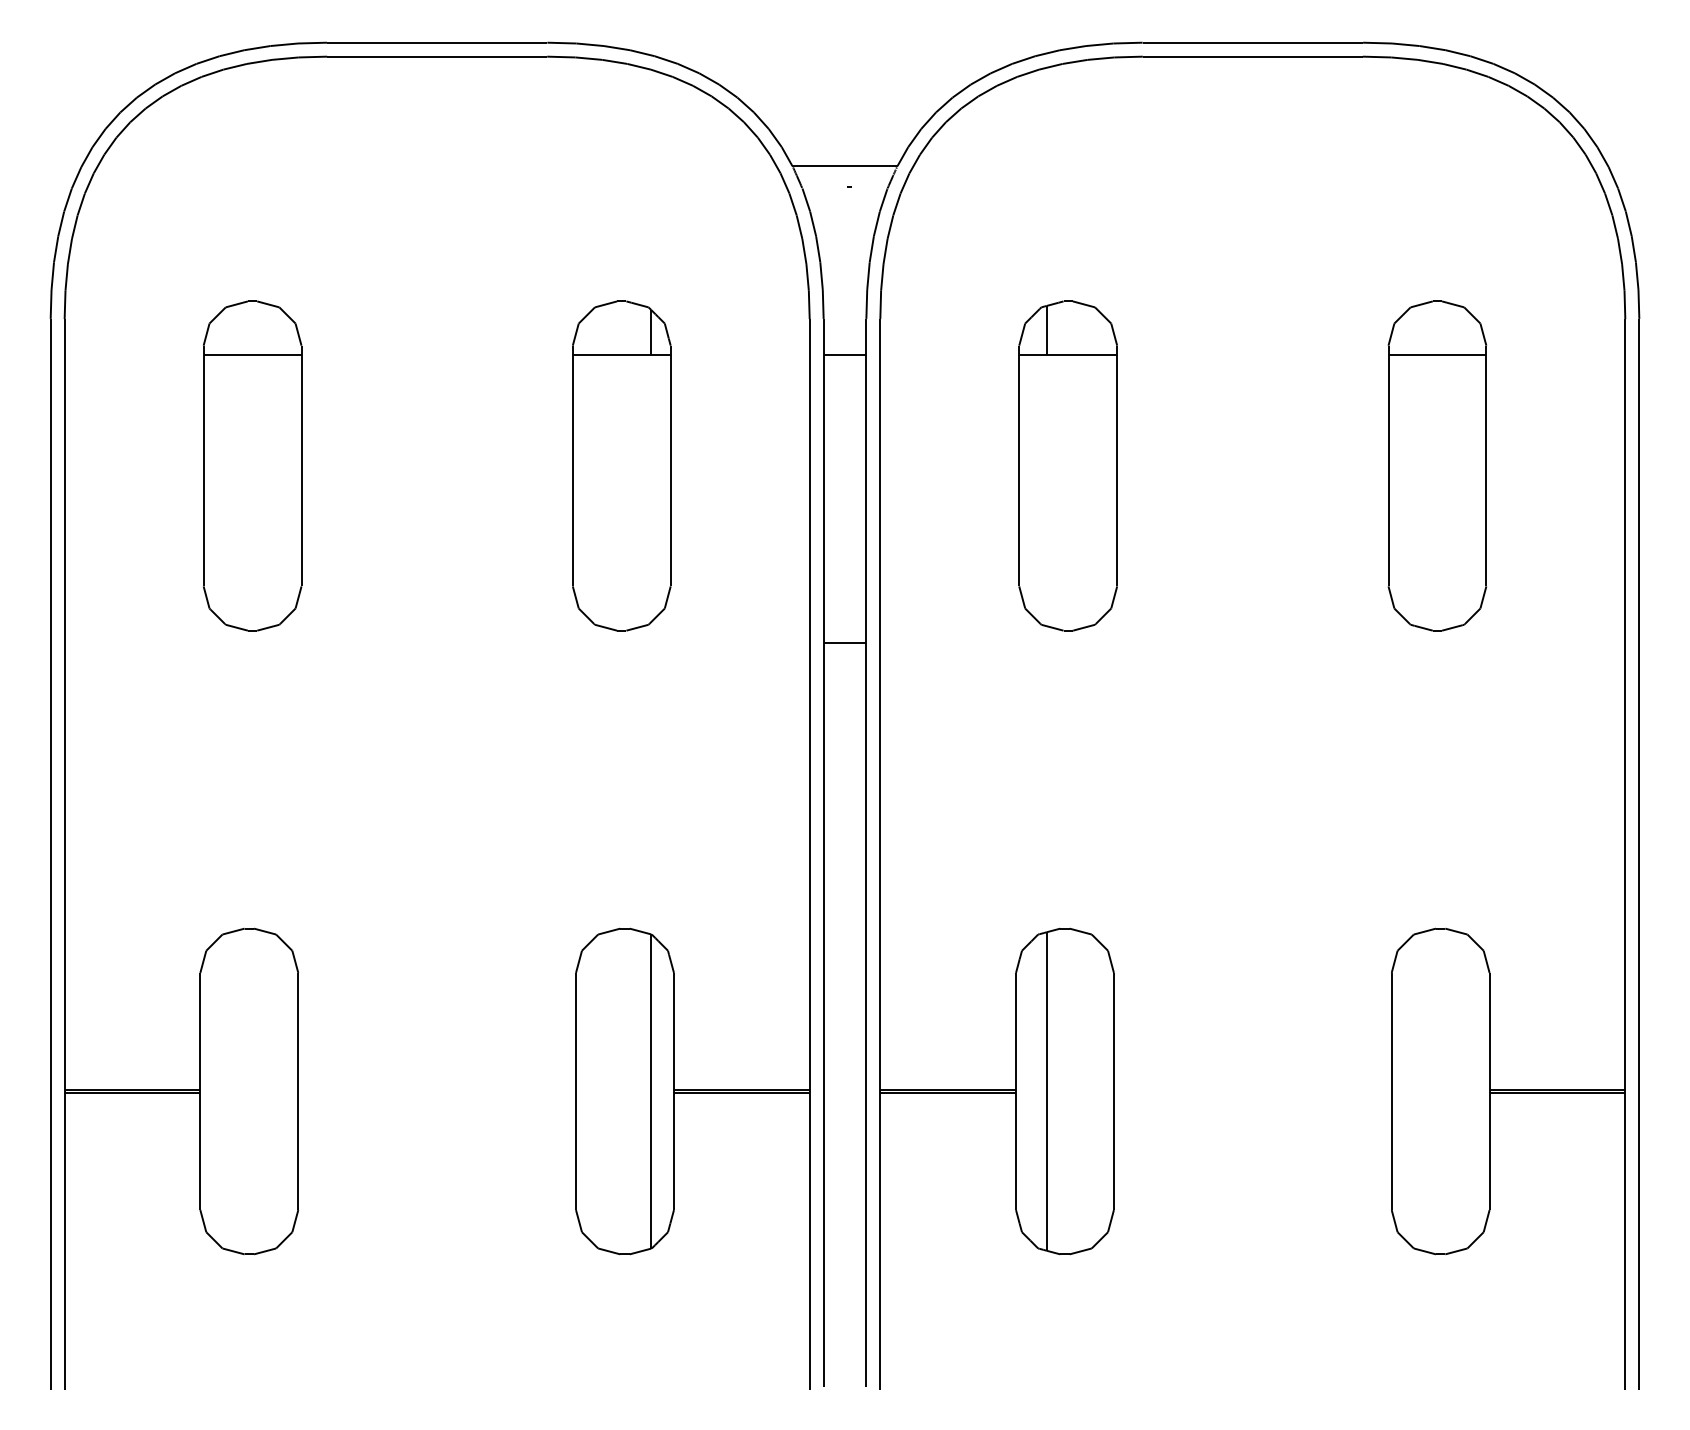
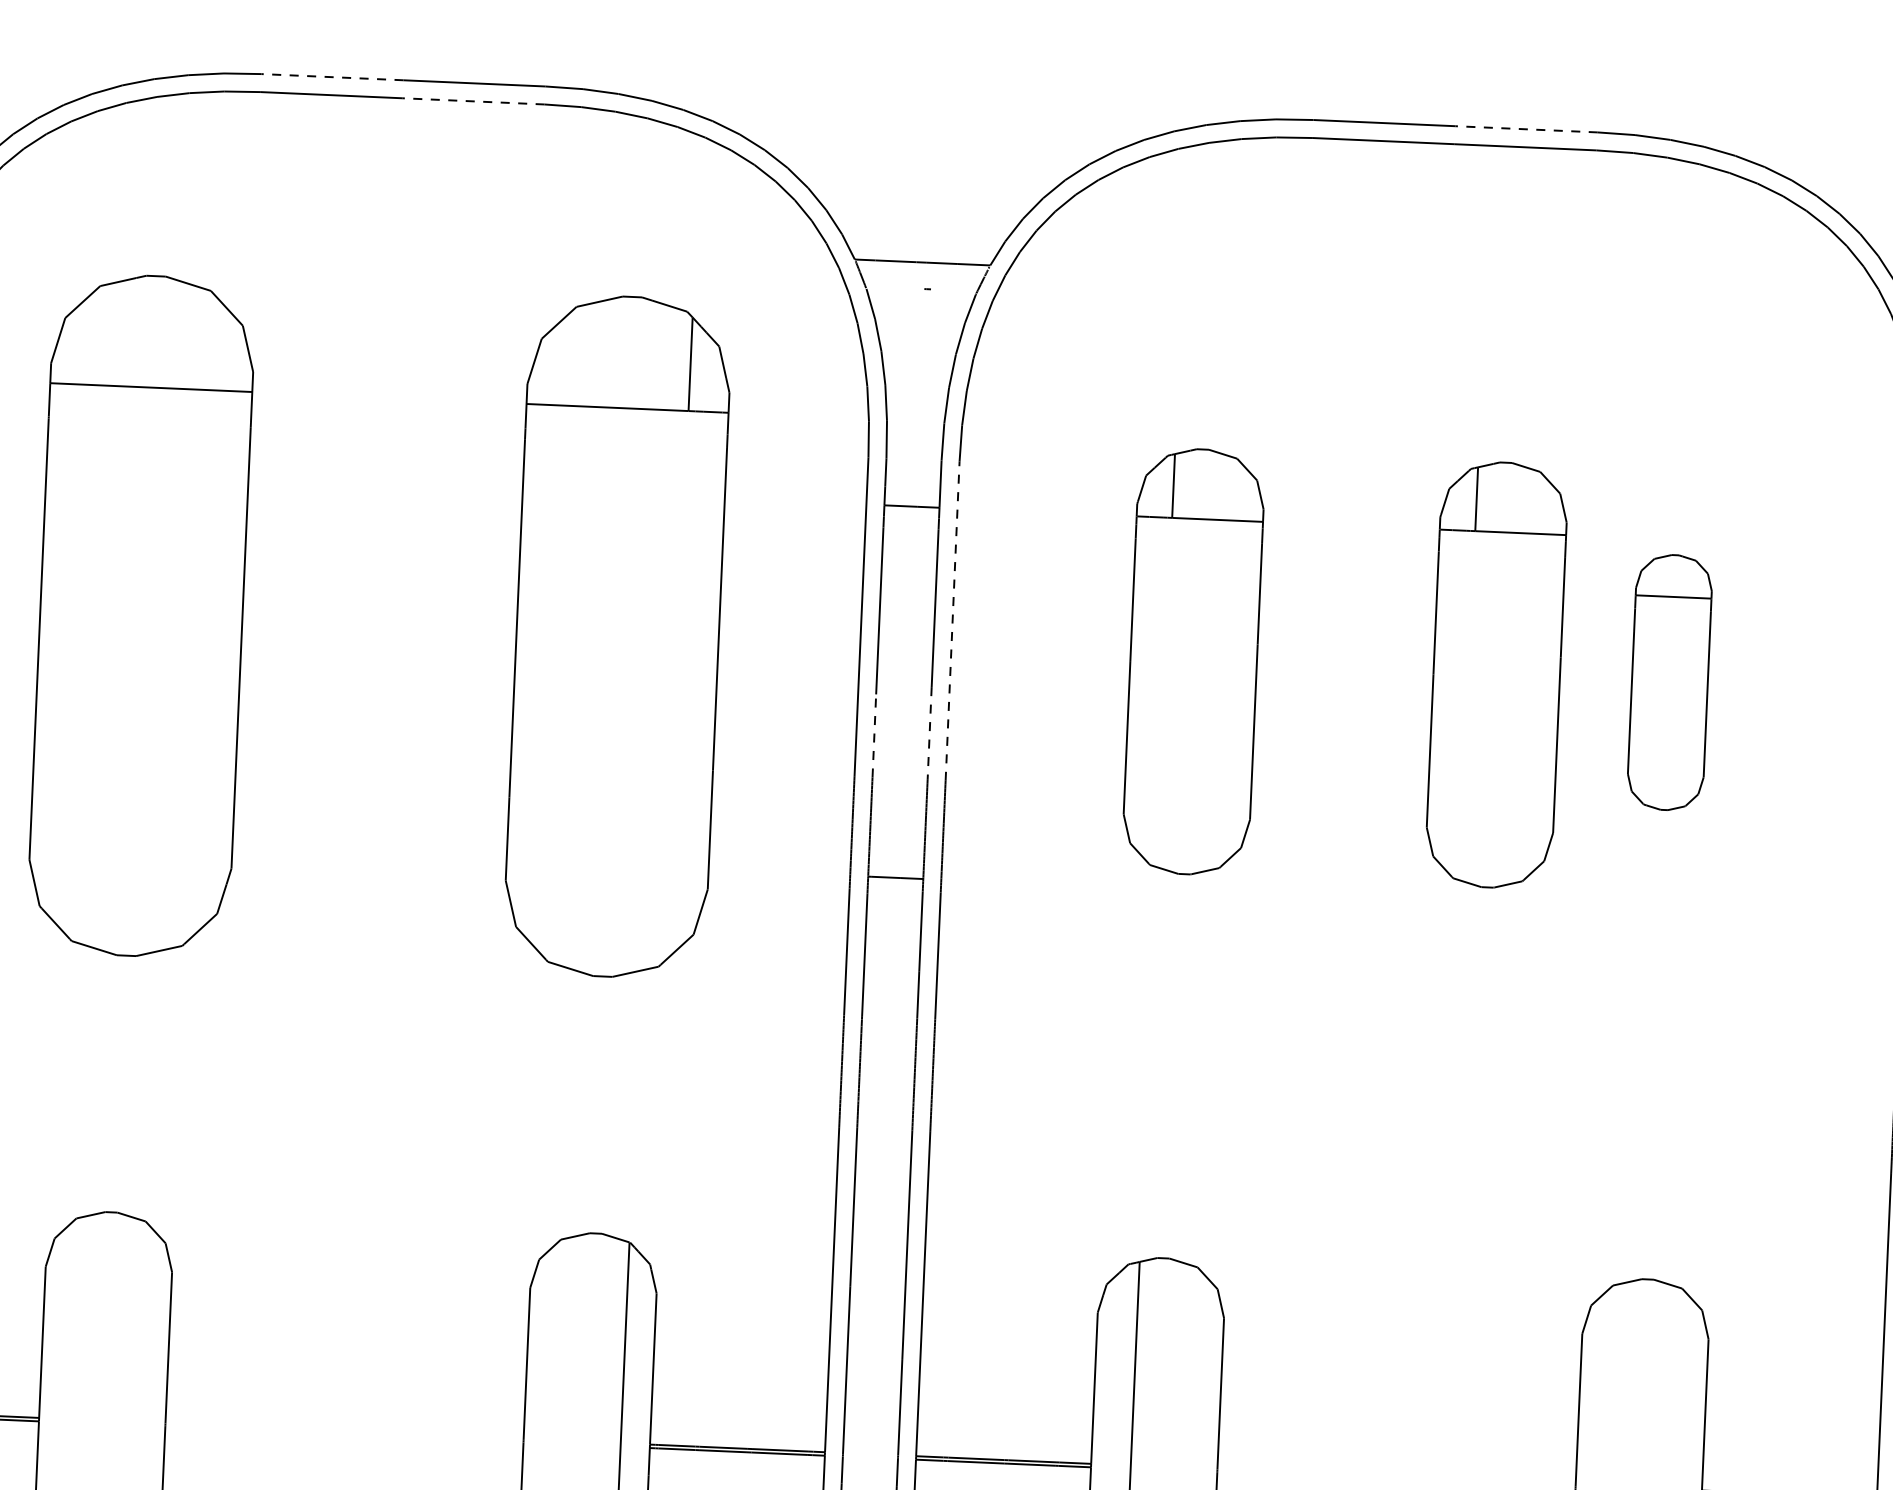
line: (381, 42) -> (331, 76), solid -> dashed
line: (1307, 42) -> (1526, 129), solid -> dashed
line: (491, 56) -> (472, 101), solid -> dashed
line: (880, 442) -> (952, 620), solid -> dashed
part: (252, 465) -> (141, 615), size x1.6
part: (621, 465) -> (617, 635), size x1.6
part: (1302, 465) -> (1495, 674), added
part: (1437, 465) -> (1669, 681), size x0.6
line: (866, 530) -> (929, 733), solid -> dashed
line: (823, 533) -> (874, 735), solid -> dashed

